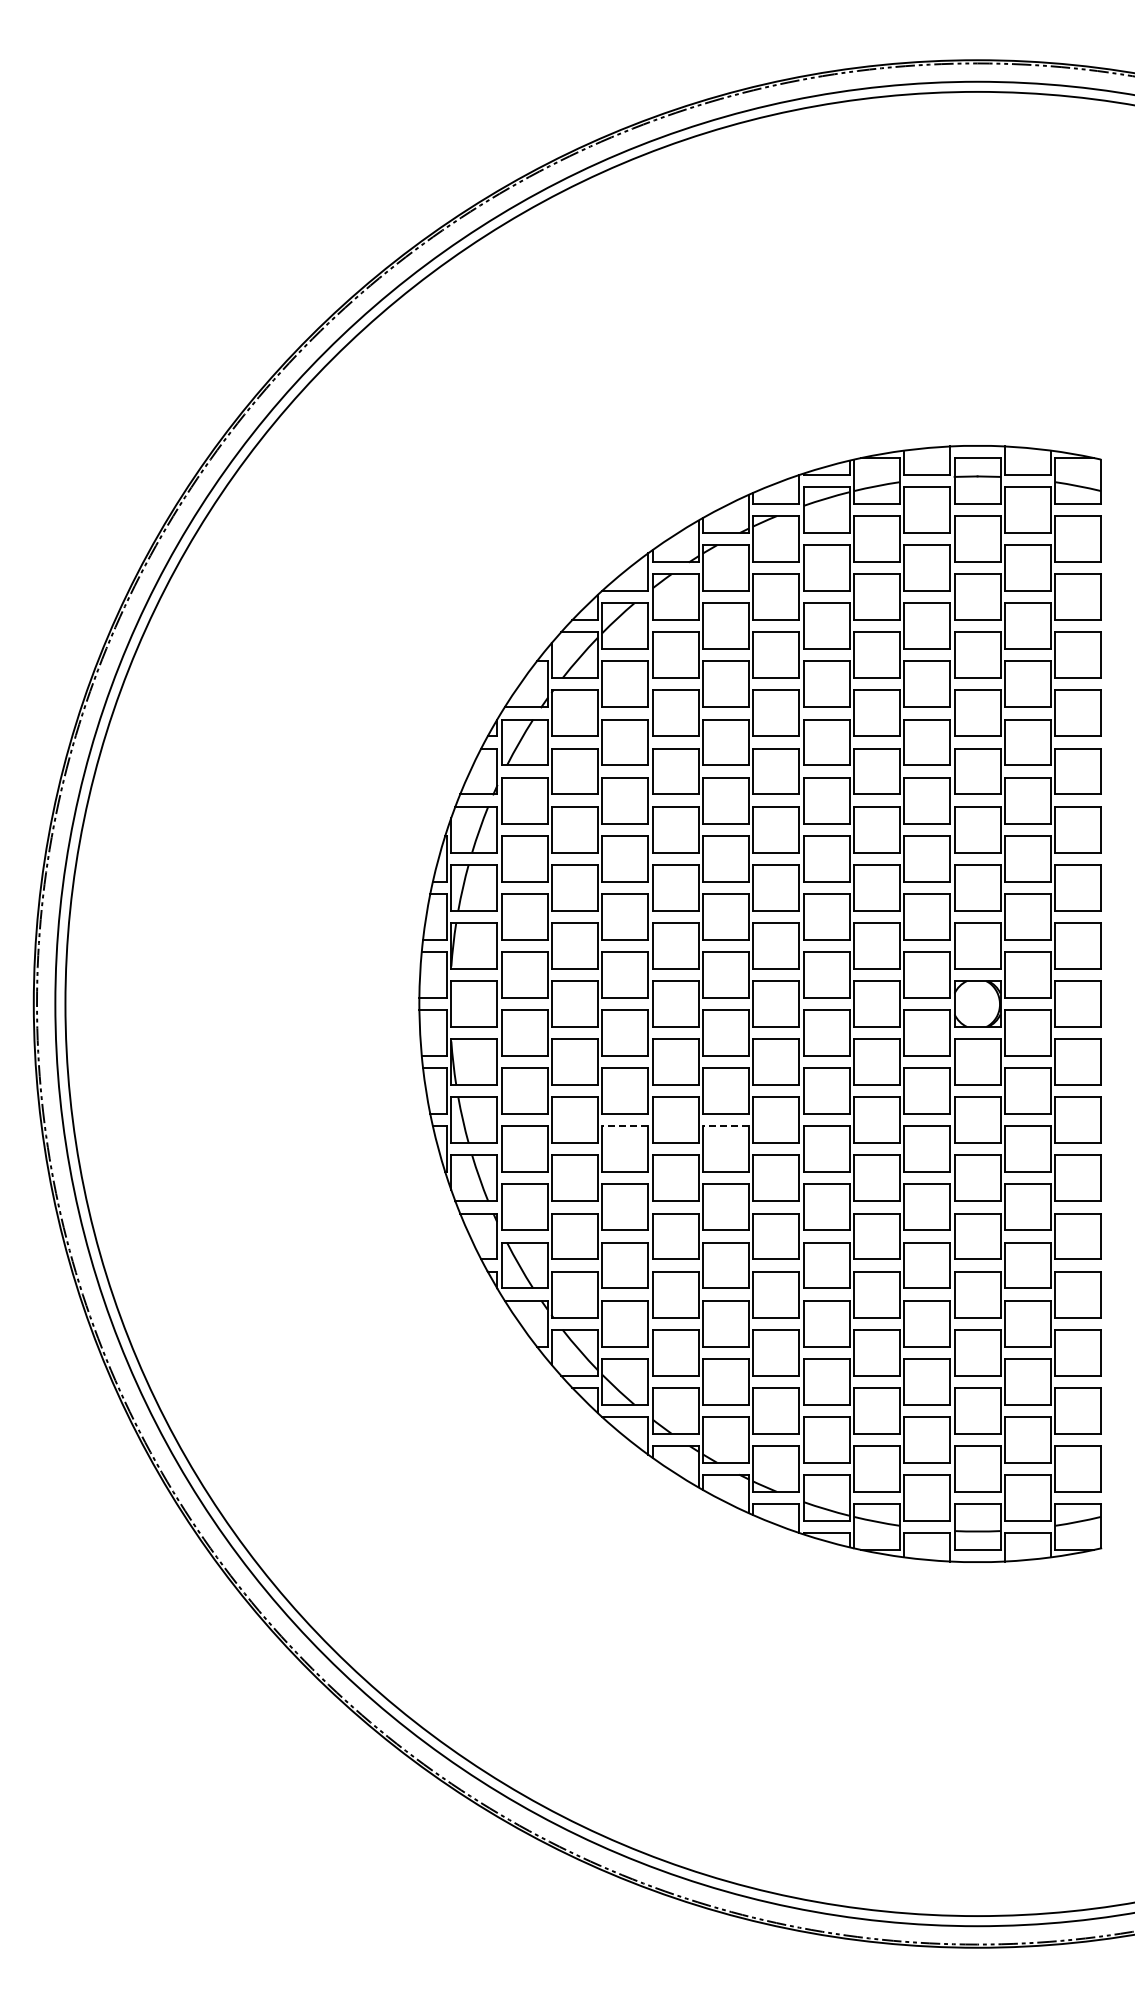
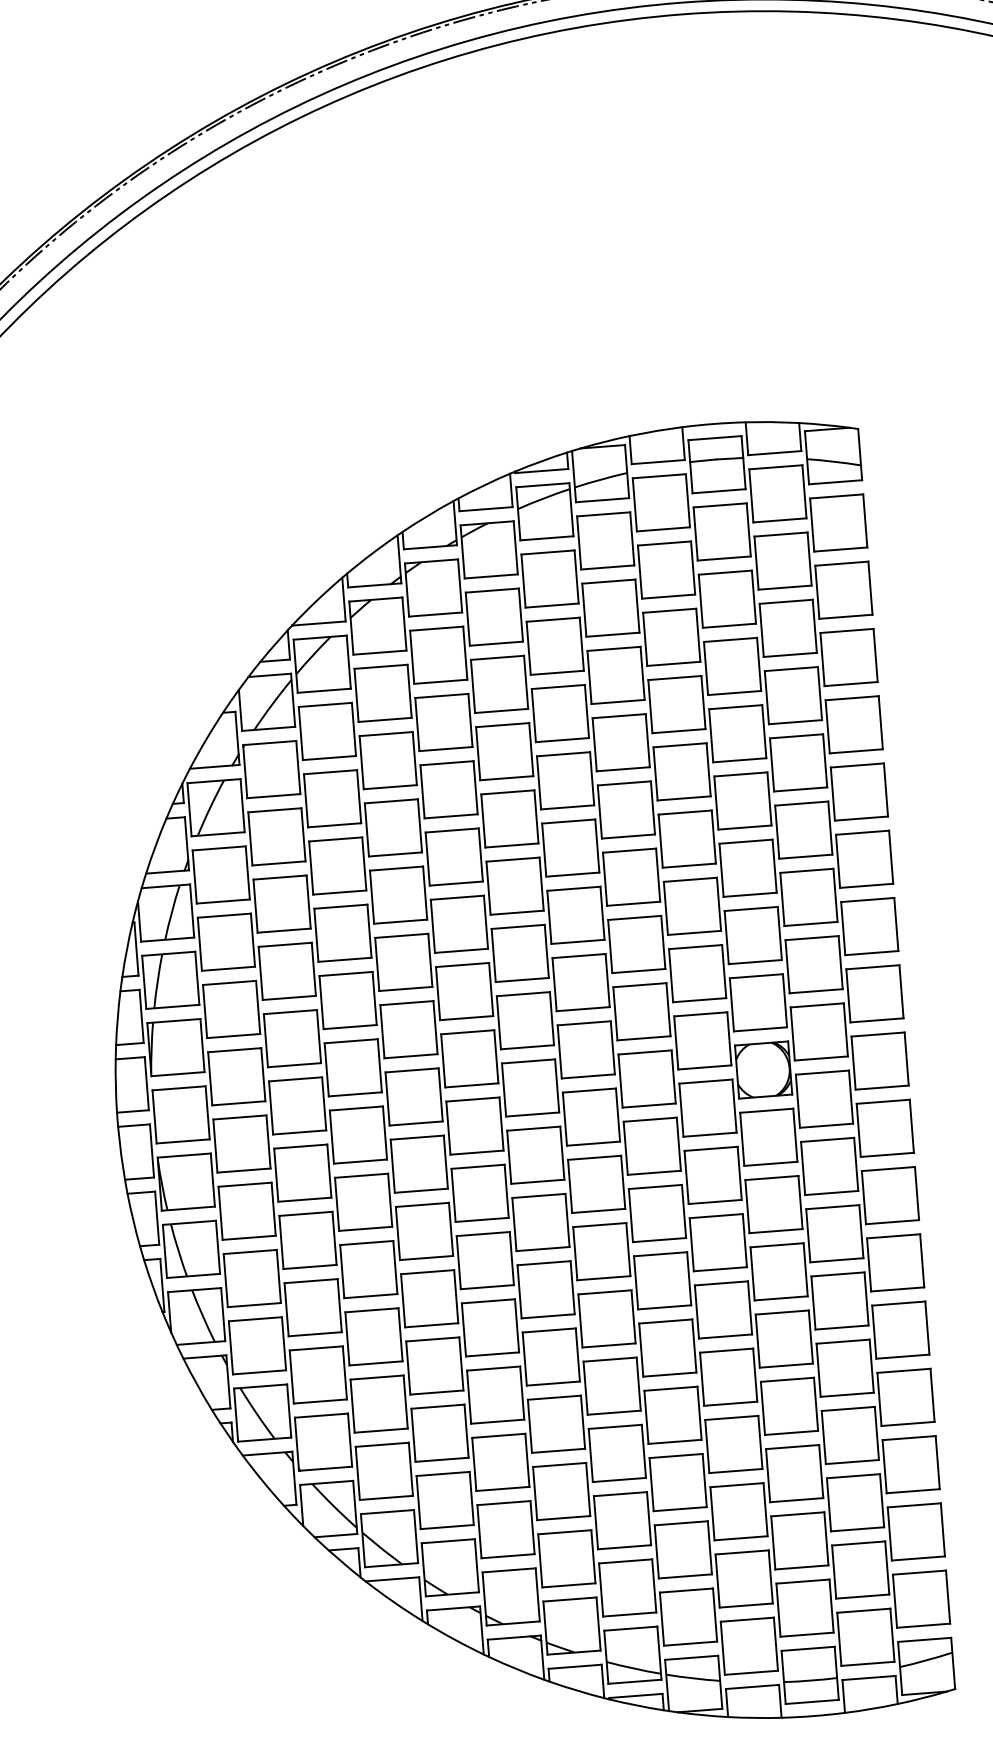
line: (625, 1126) -> (367, 1243), dashed -> solid
line: (725, 1126) -> (482, 1234), dashed -> solid

